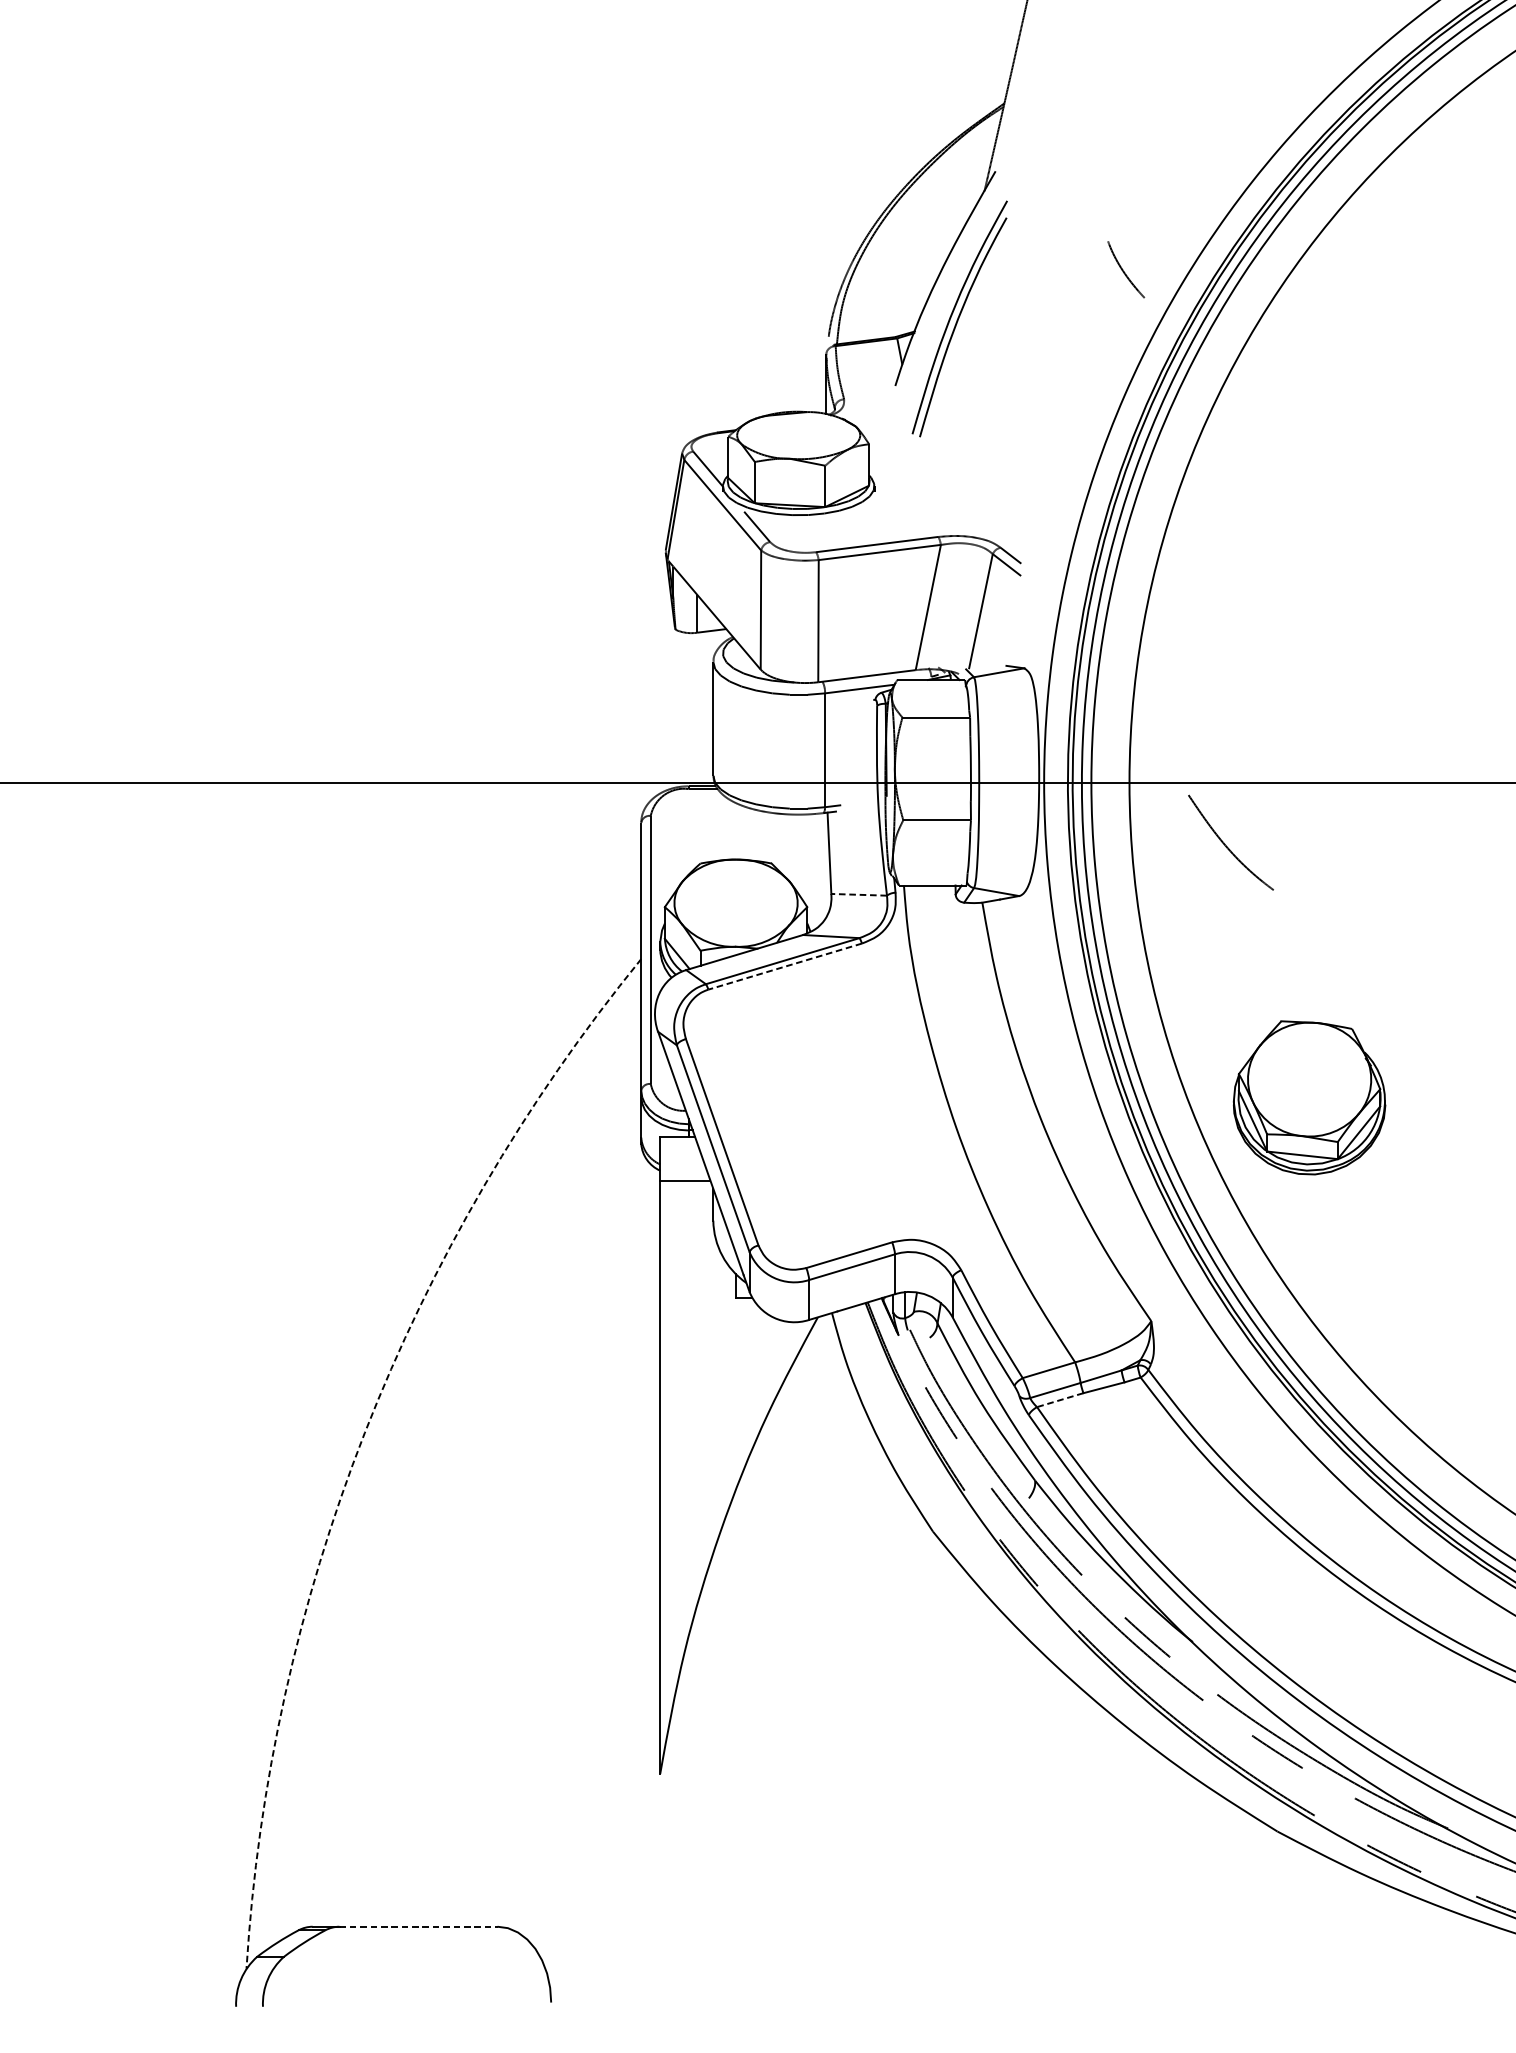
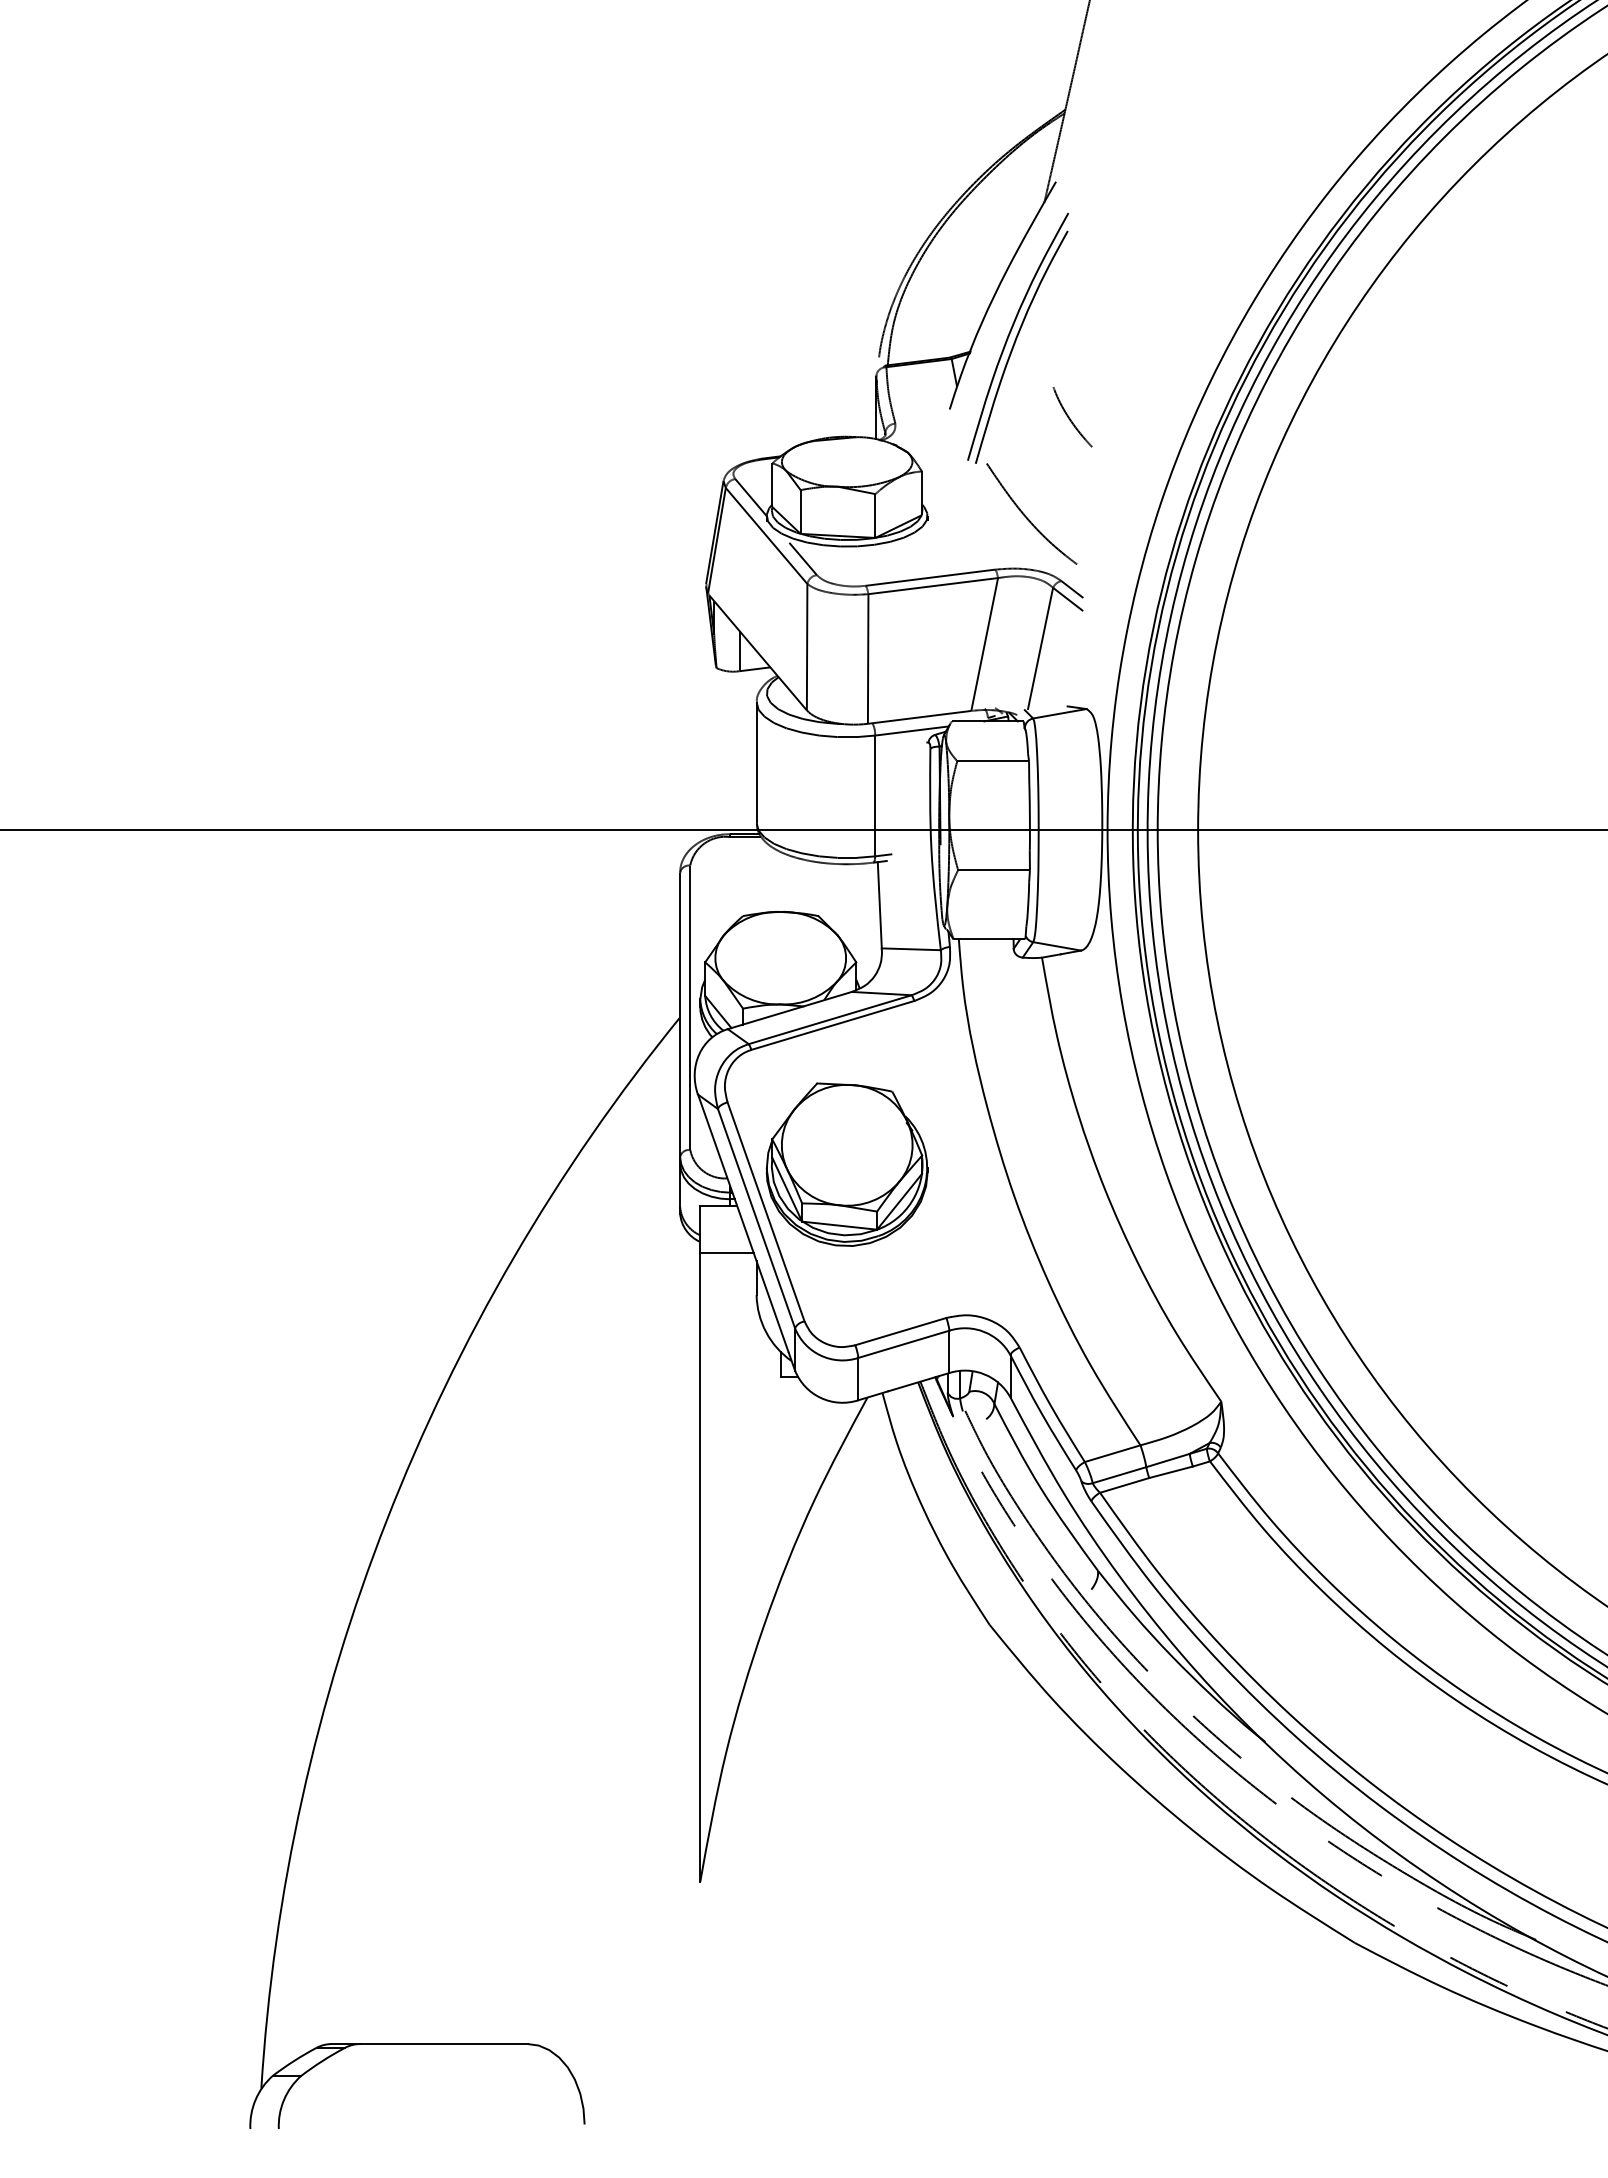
curve: (1124, 271) -> (1070, 418), moved
curve: (1226, 845) -> (1027, 517), moved
line: (859, 895) -> (911, 949), dashed -> solid
line: (784, 966) -> (832, 1025), dashed -> solid
part: (1308, 1097) -> (846, 1164), moved
line: (1060, 1400) -> (1124, 1485), dashed -> solid
arc: (364, 1433) -> (386, 1520), dashed -> solid
line: (418, 1927) -> (443, 2044), dashed -> solid

